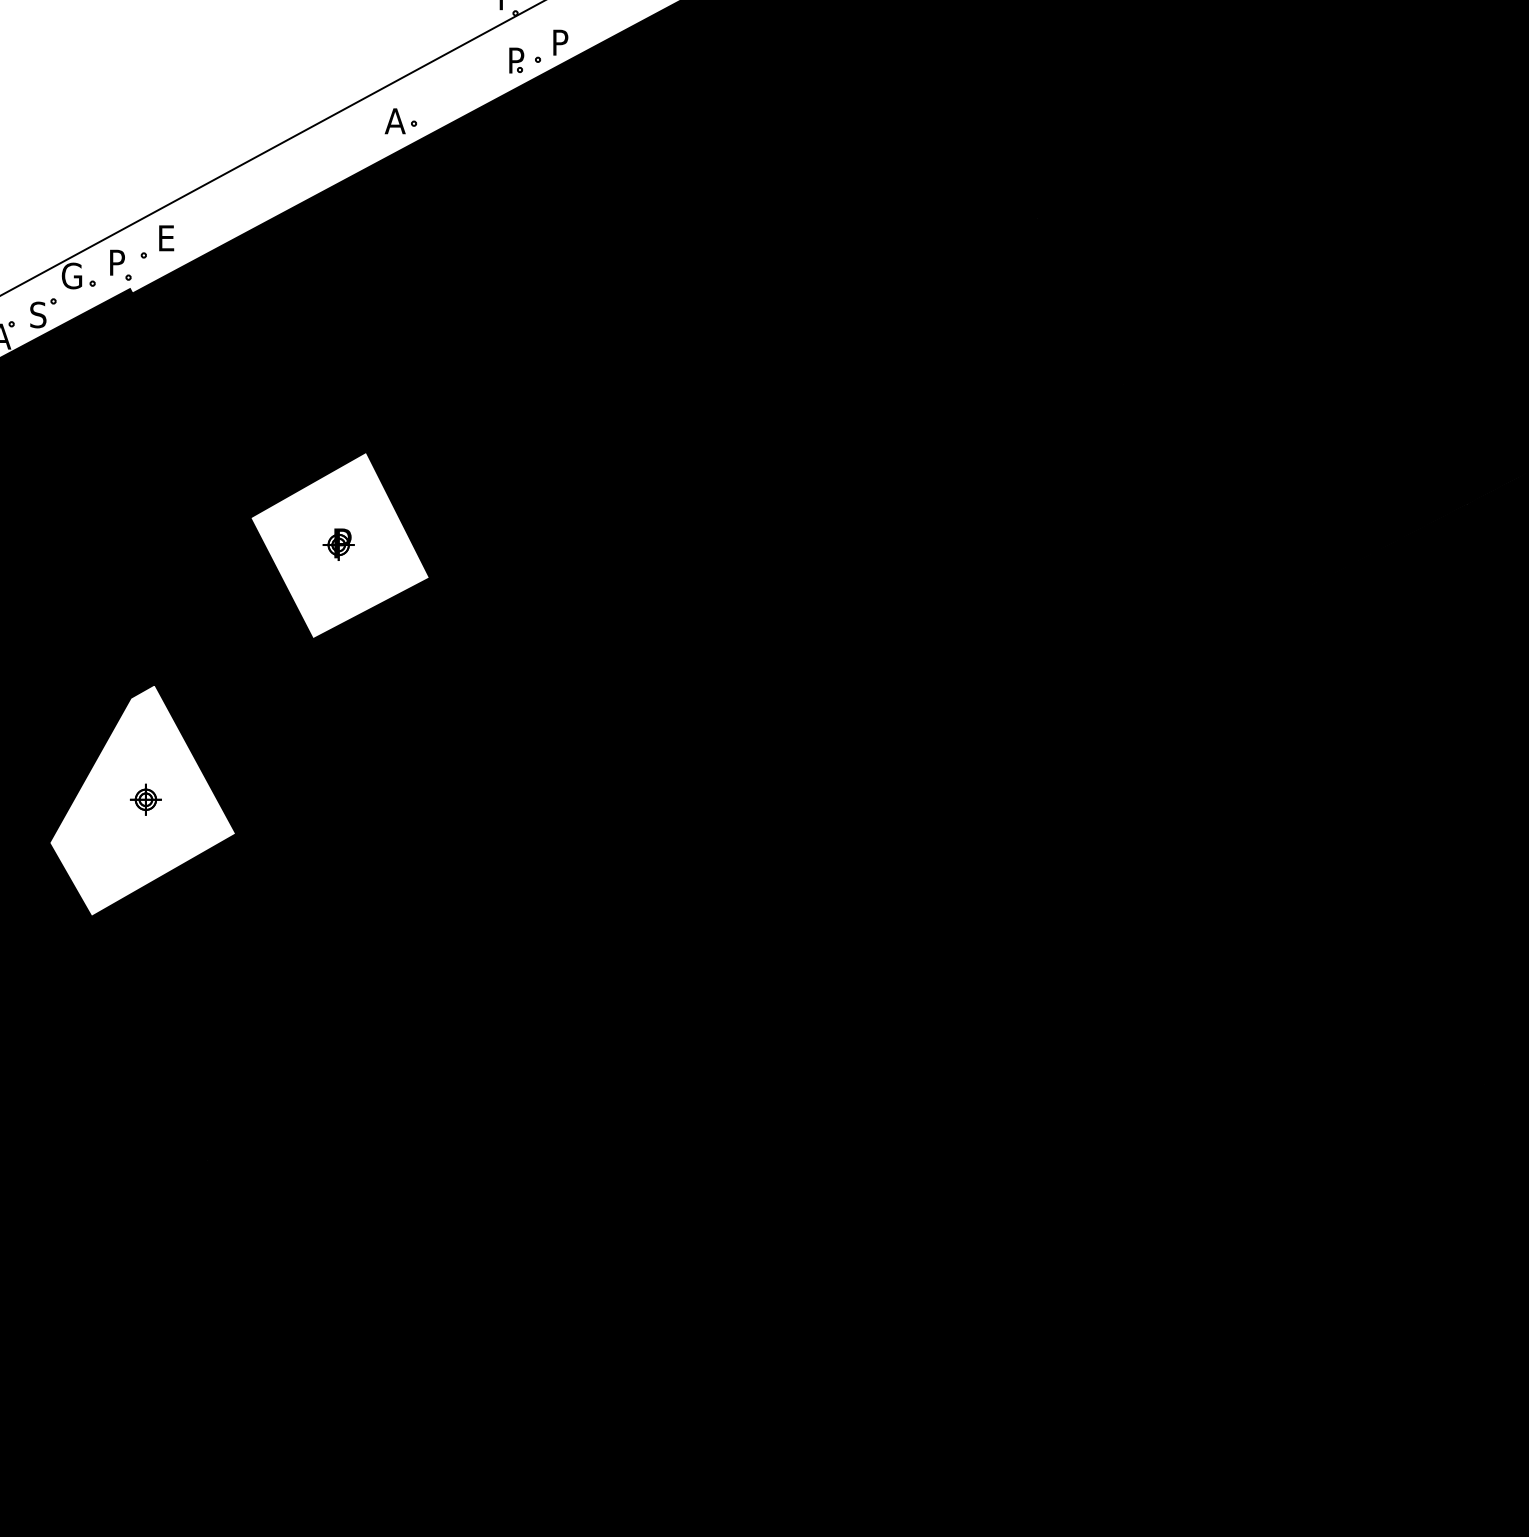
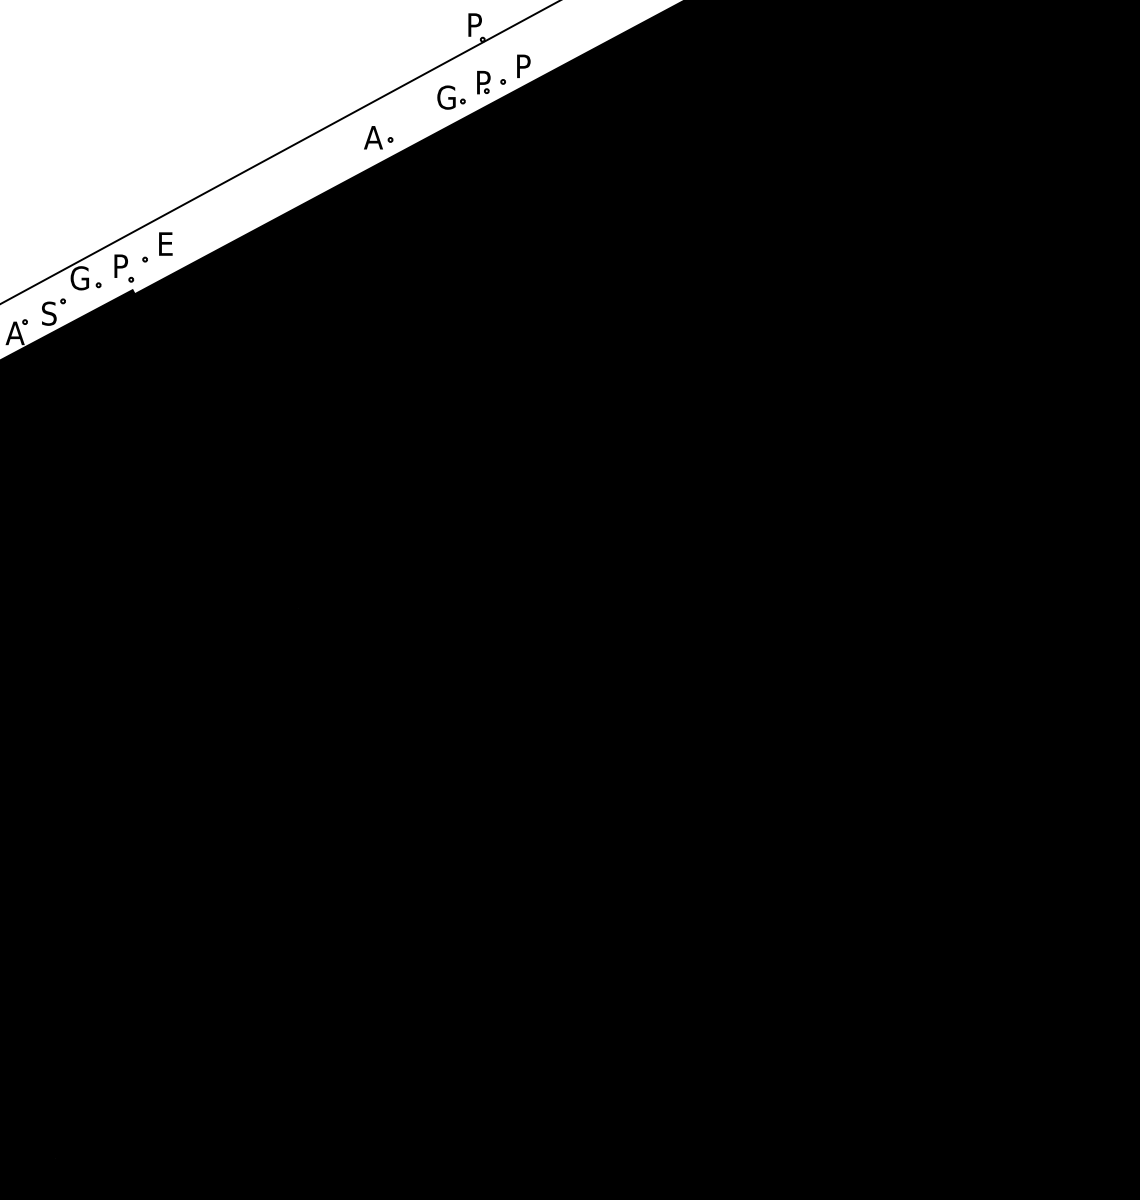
part: (480, 76) -> (450, 97), added
fill: (339, 545) -> (322, 523), added
fill: (142, 800) -> (143, 754), added

